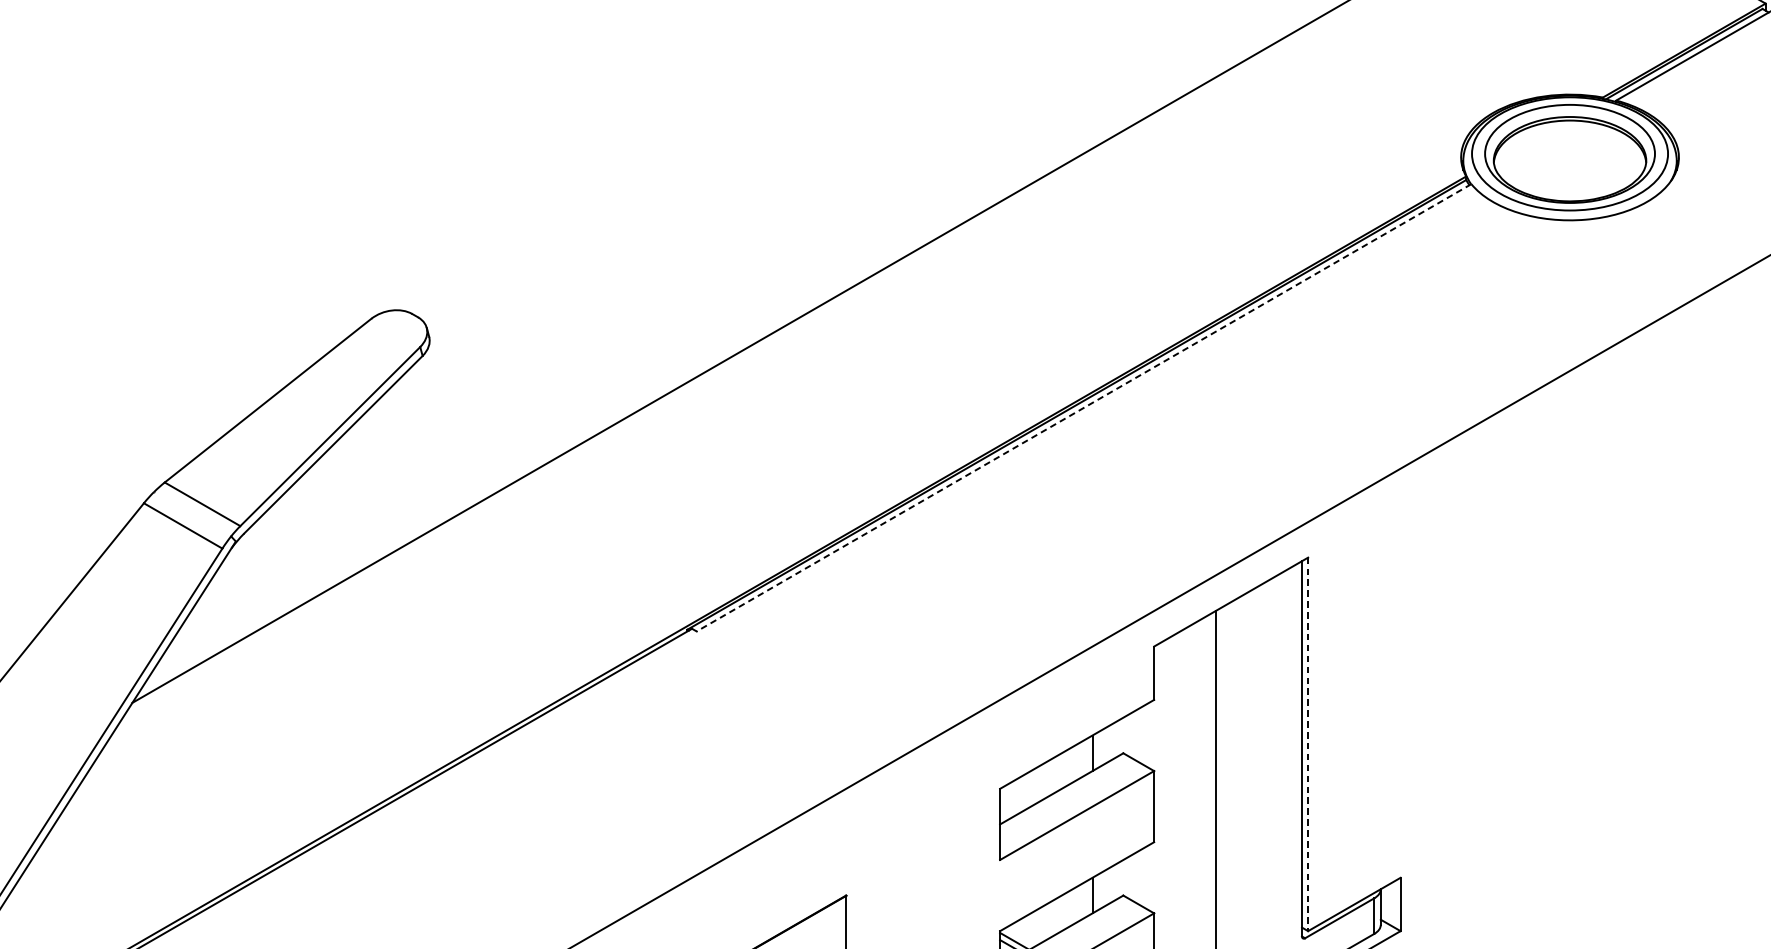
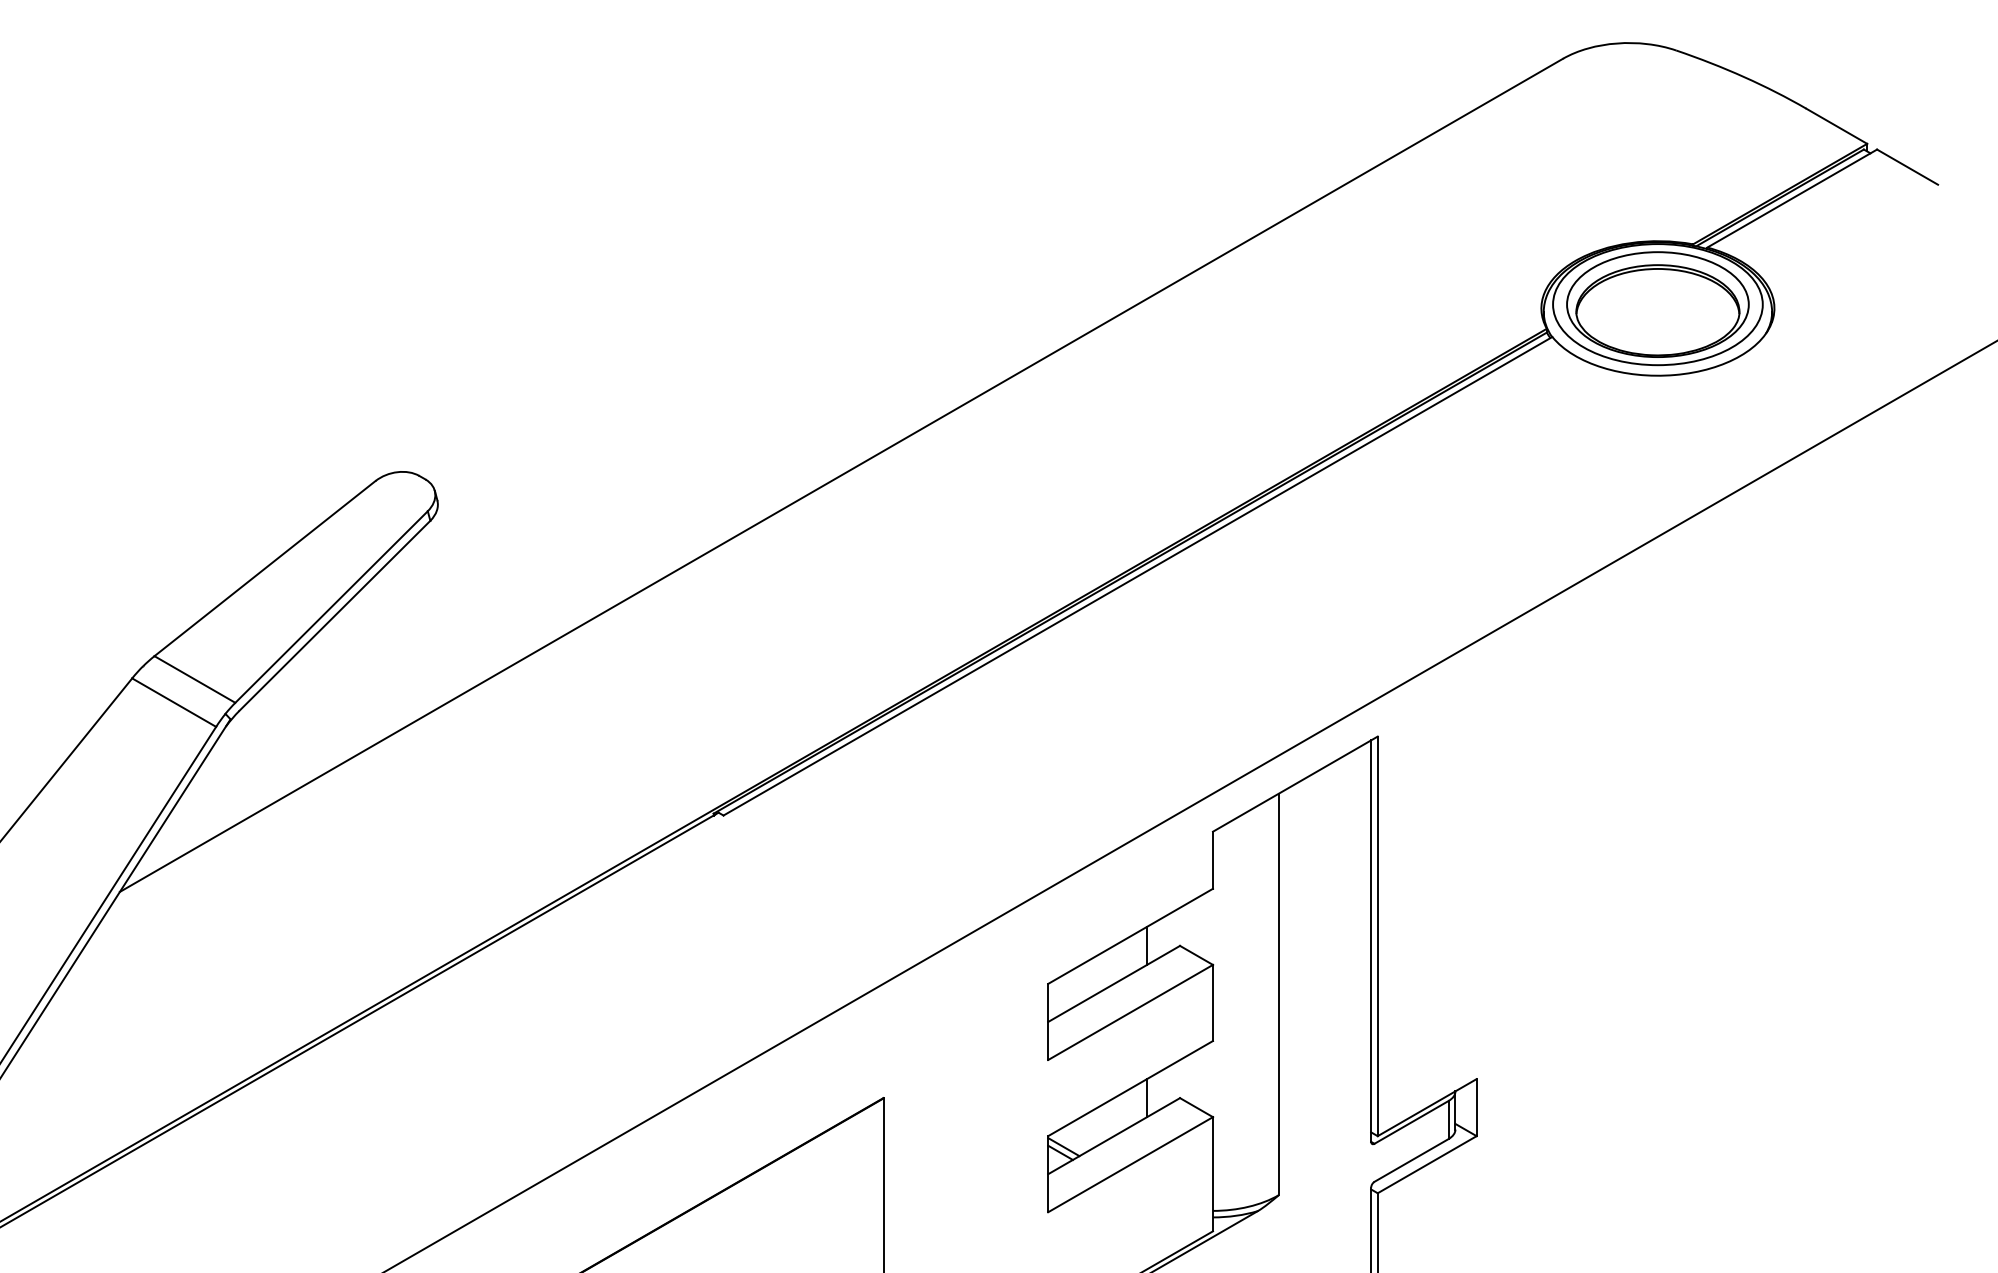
line: (1083, 408) -> (1137, 576), dashed -> solid
line: (1307, 744) -> (1377, 936), dashed -> solid

